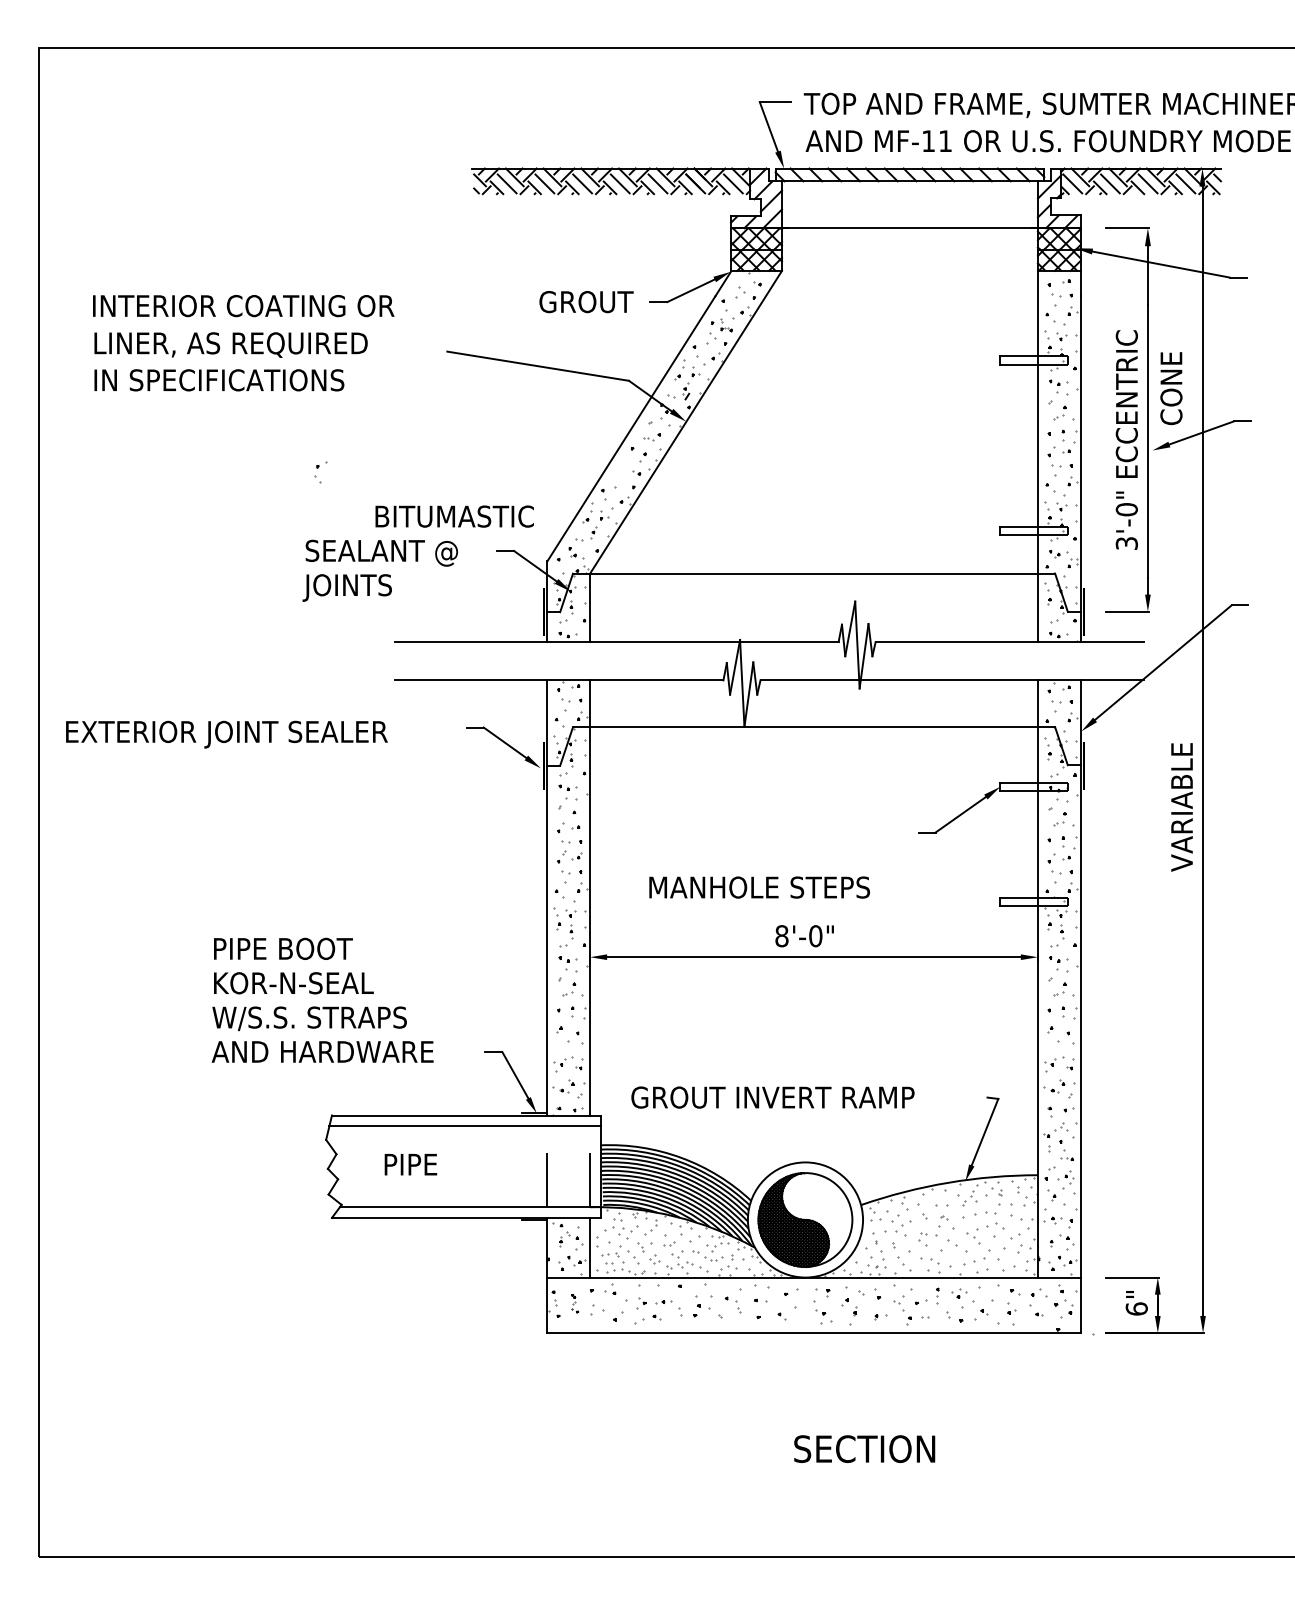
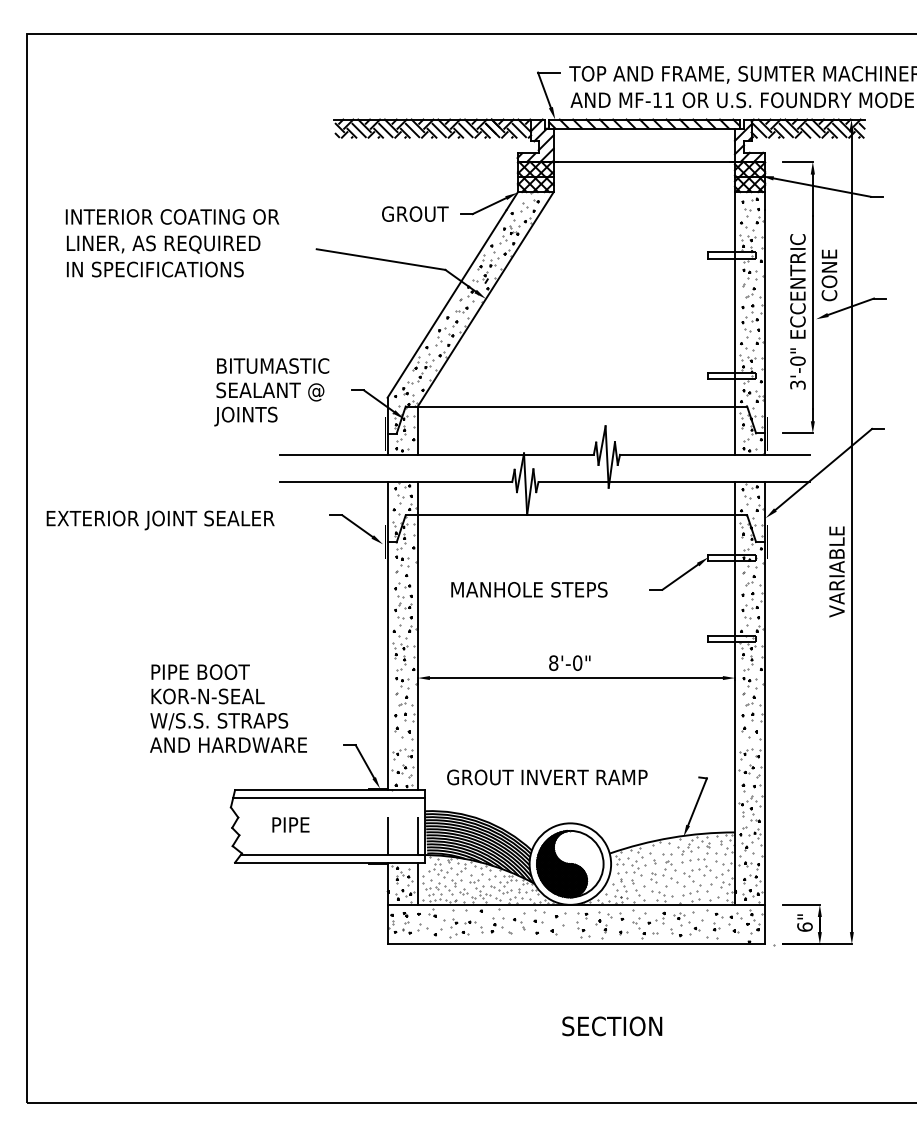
part: (320, 472) -> (441, 334), moved
text: (454, 516) -> (272, 365), moved
text: (759, 887) -> (529, 589), moved
part: (574, 1303) -> (406, 923), size x1.67

